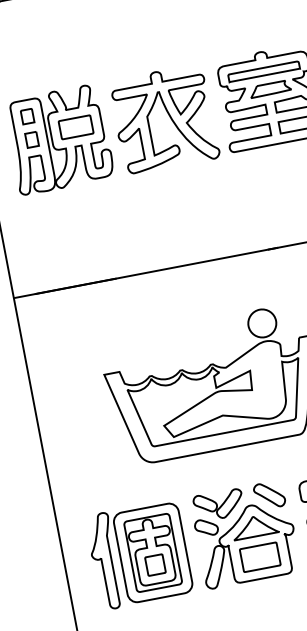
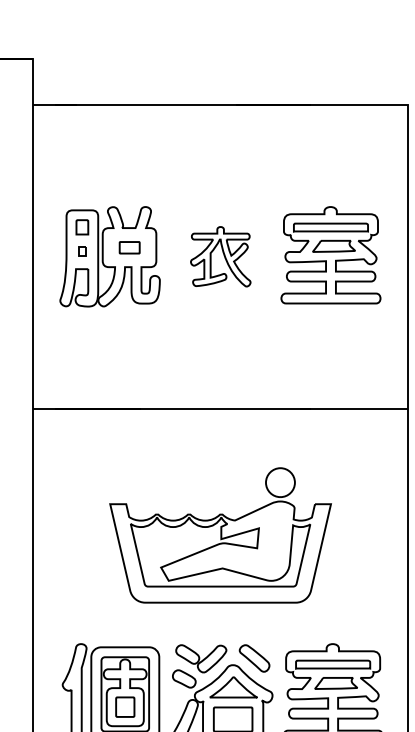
part: (164, 119) -> (220, 256), size x0.6
part: (76, 127) -> (129, 247), size x0.6
part: (31, 139) -> (81, 251), size x0.6

